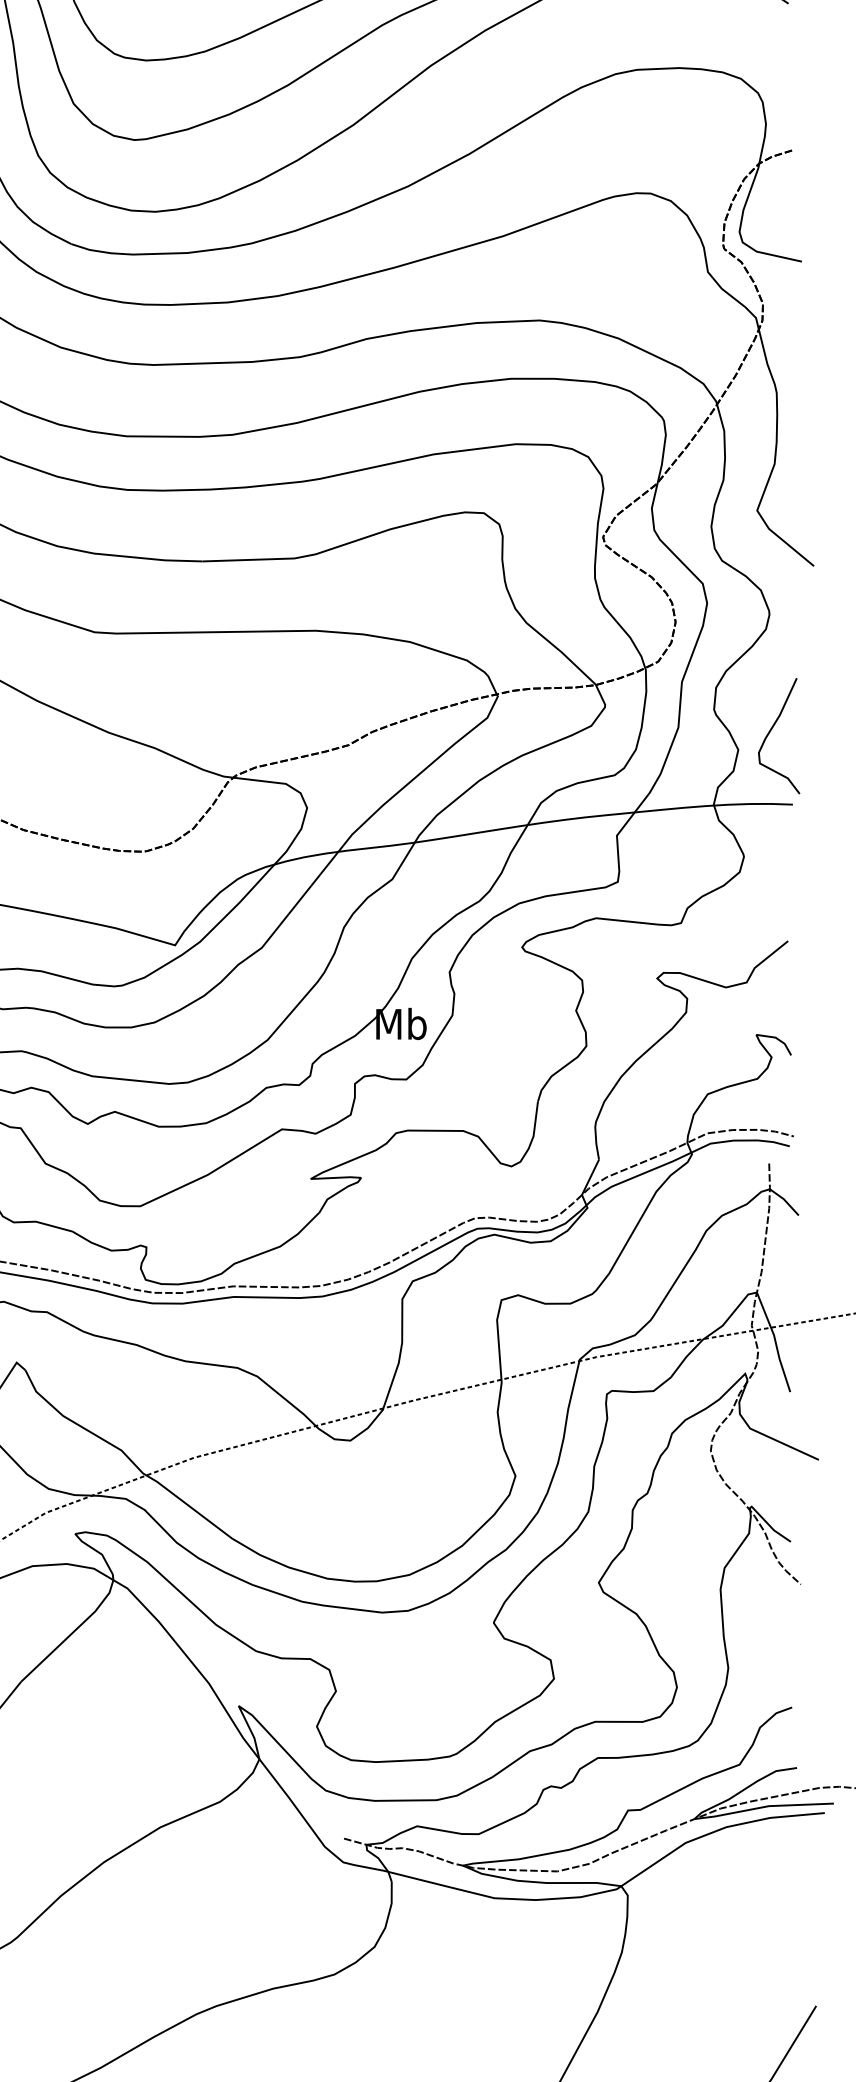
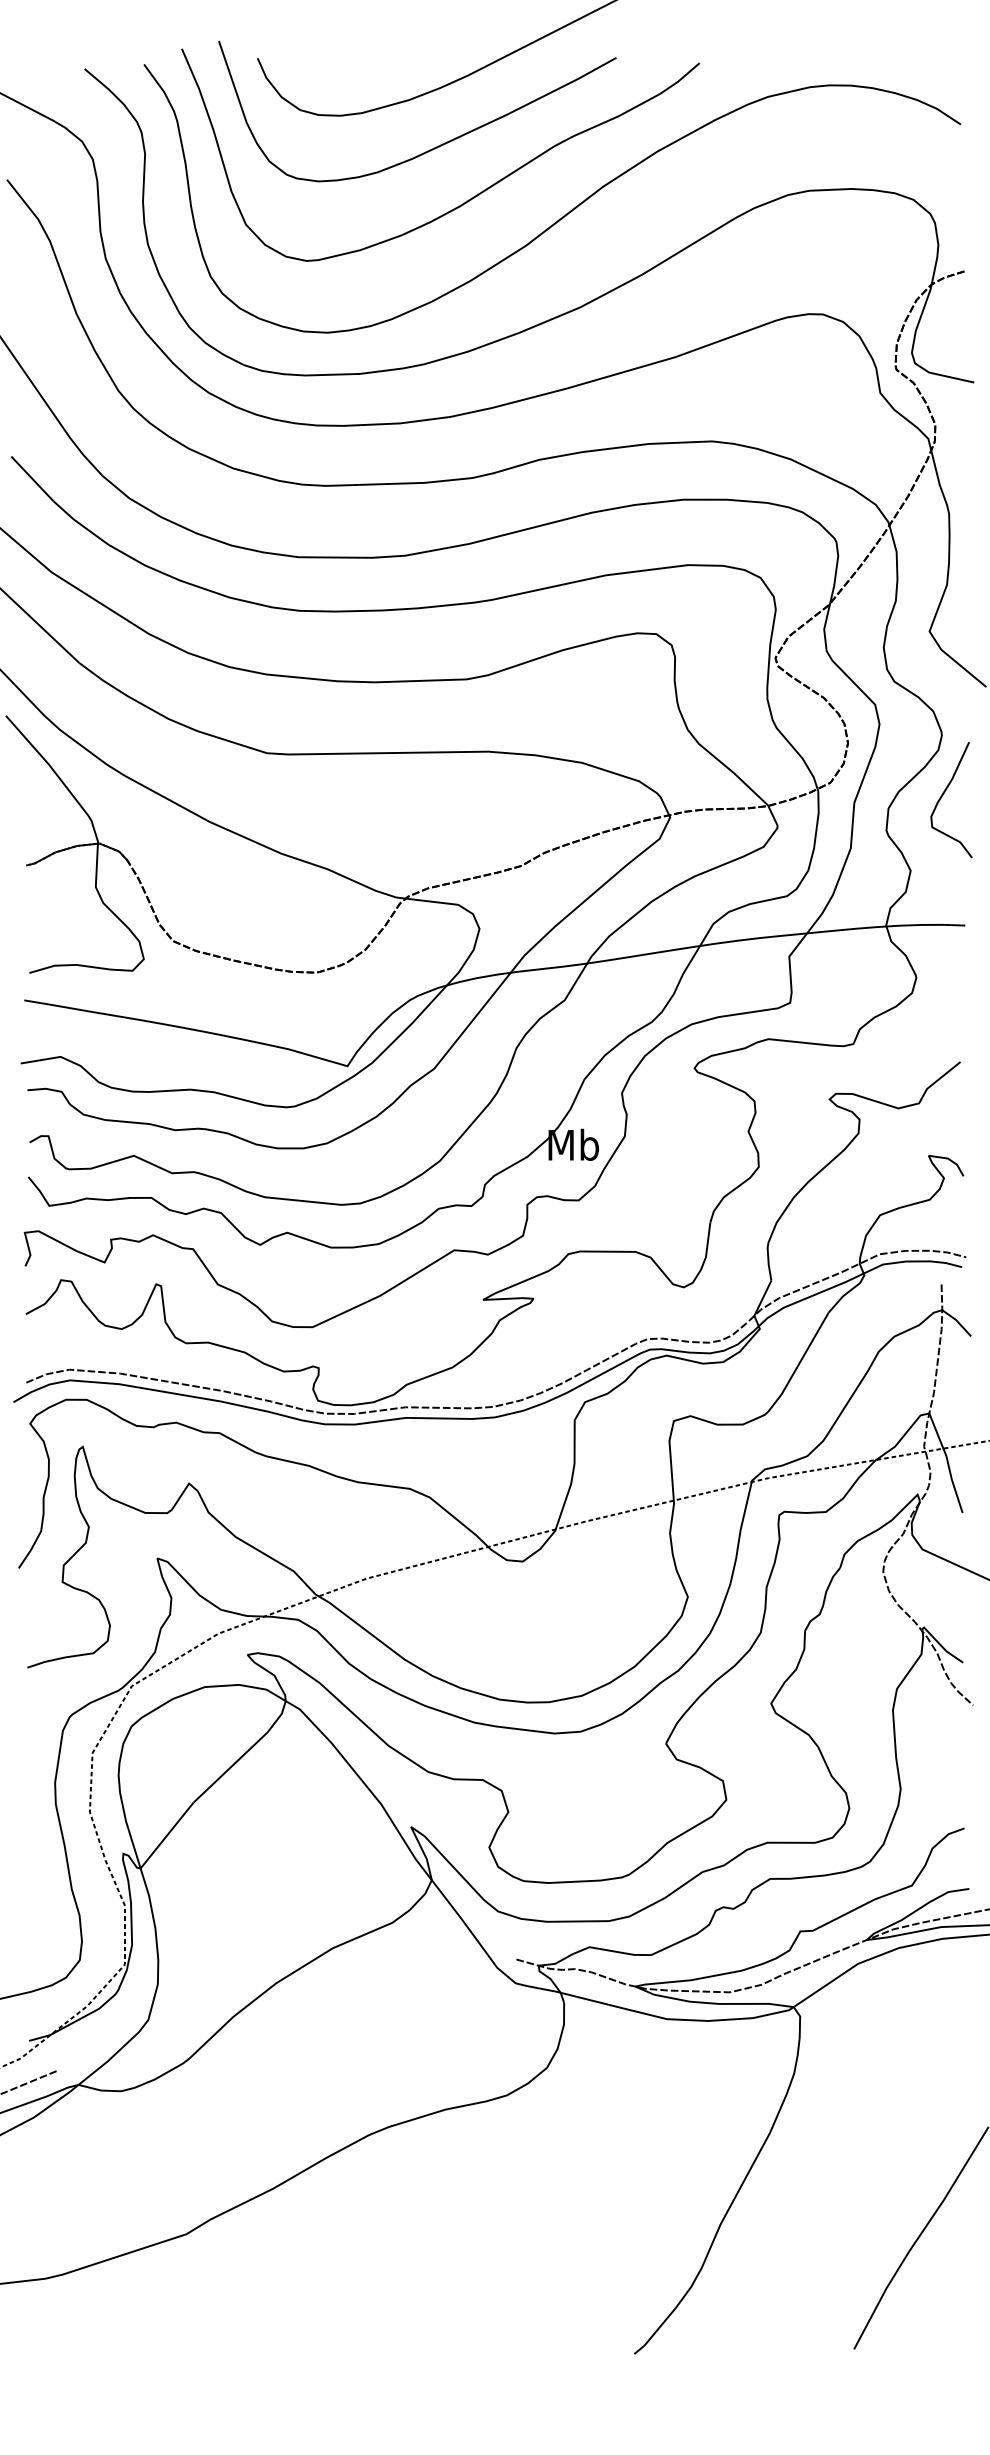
curve: (771, 731) -> (943, 795), moved

